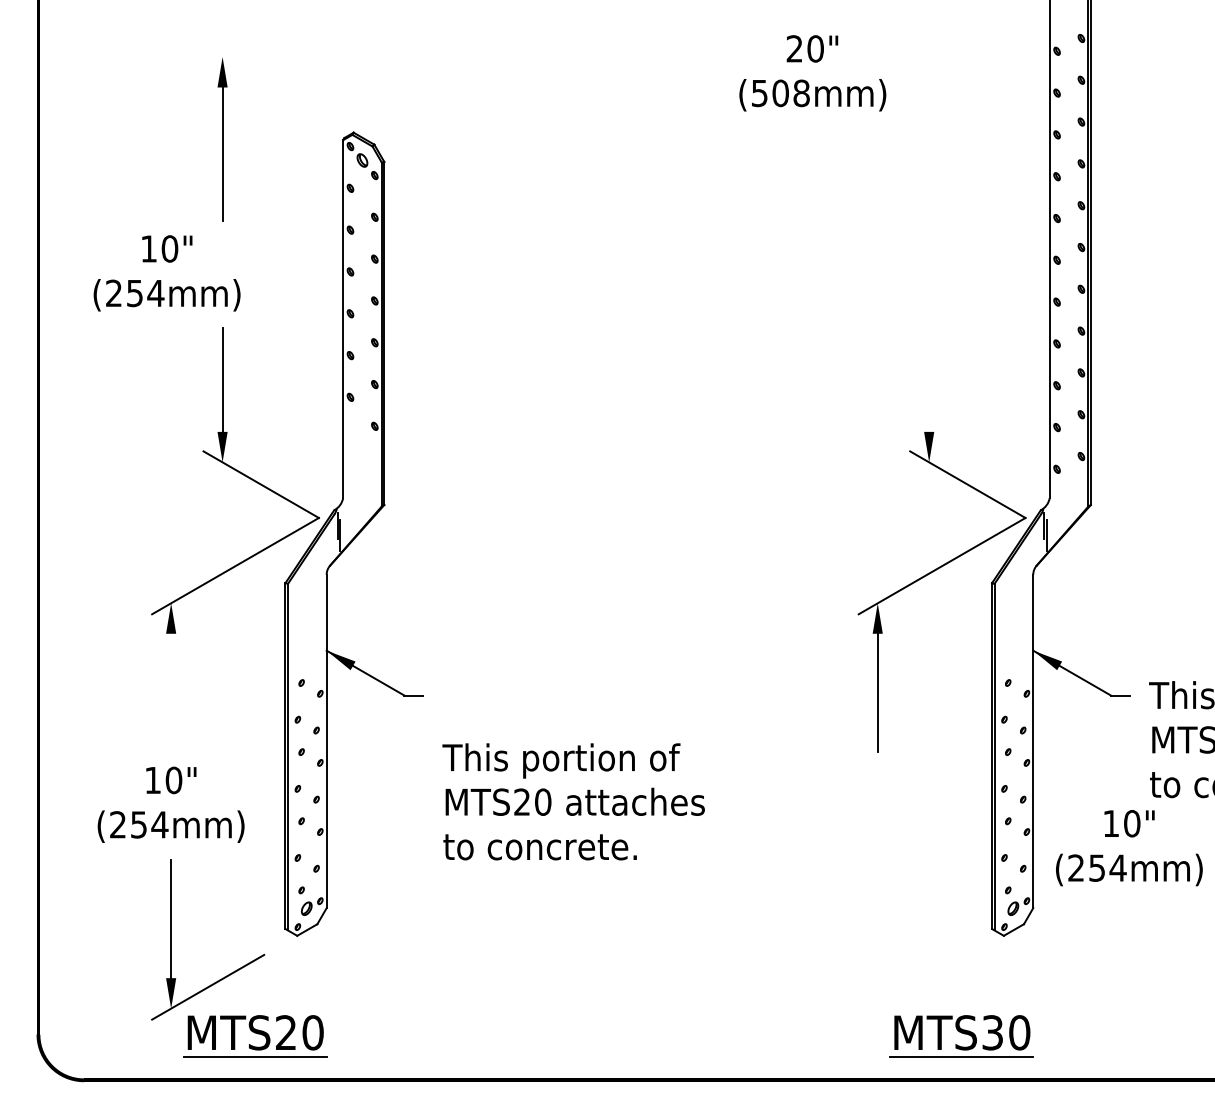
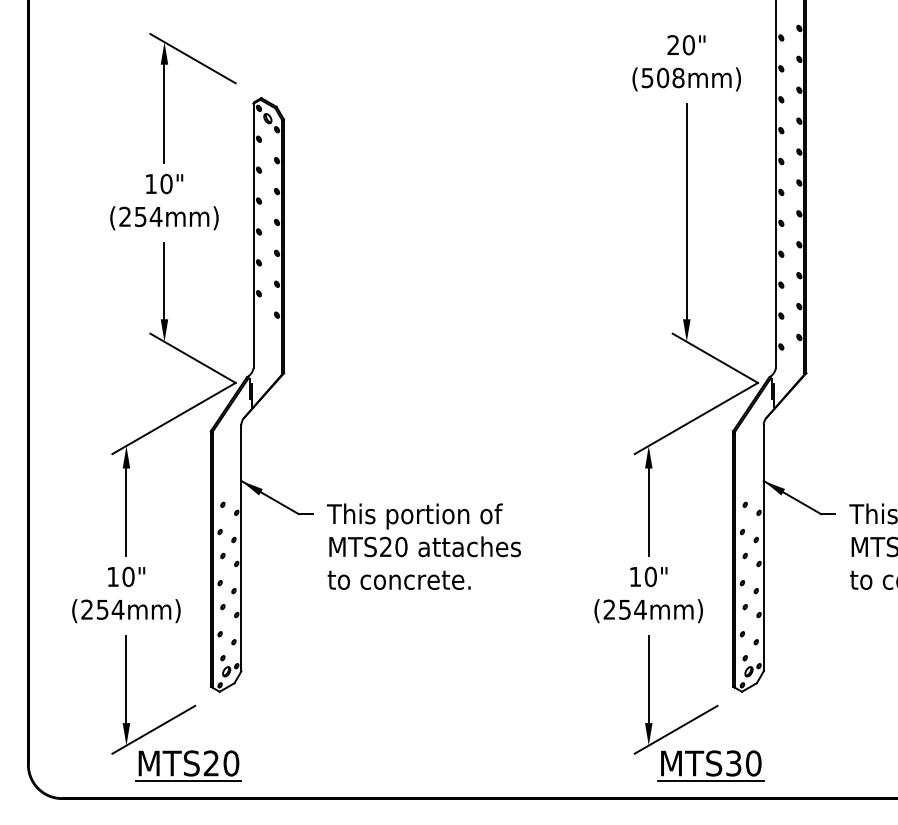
text: (812, 73) -> (686, 63), moved
line: (260, 79) -> (192, 58), added
text: (167, 272) -> (164, 201), moved
line: (928, 286) -> (686, 211), added
line: (171, 691) -> (126, 511), added
text: (573, 801) -> (423, 546), moved
text: (1129, 847) -> (648, 594), moved
part: (878, 939) -> (649, 694), added

